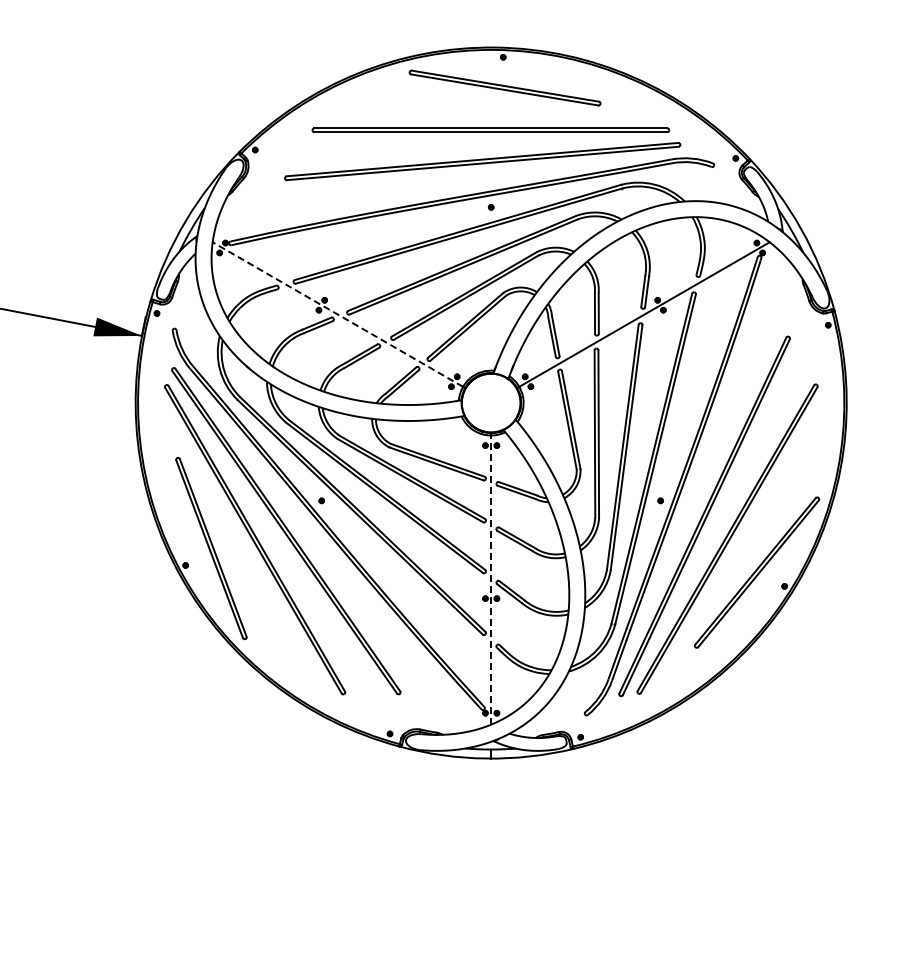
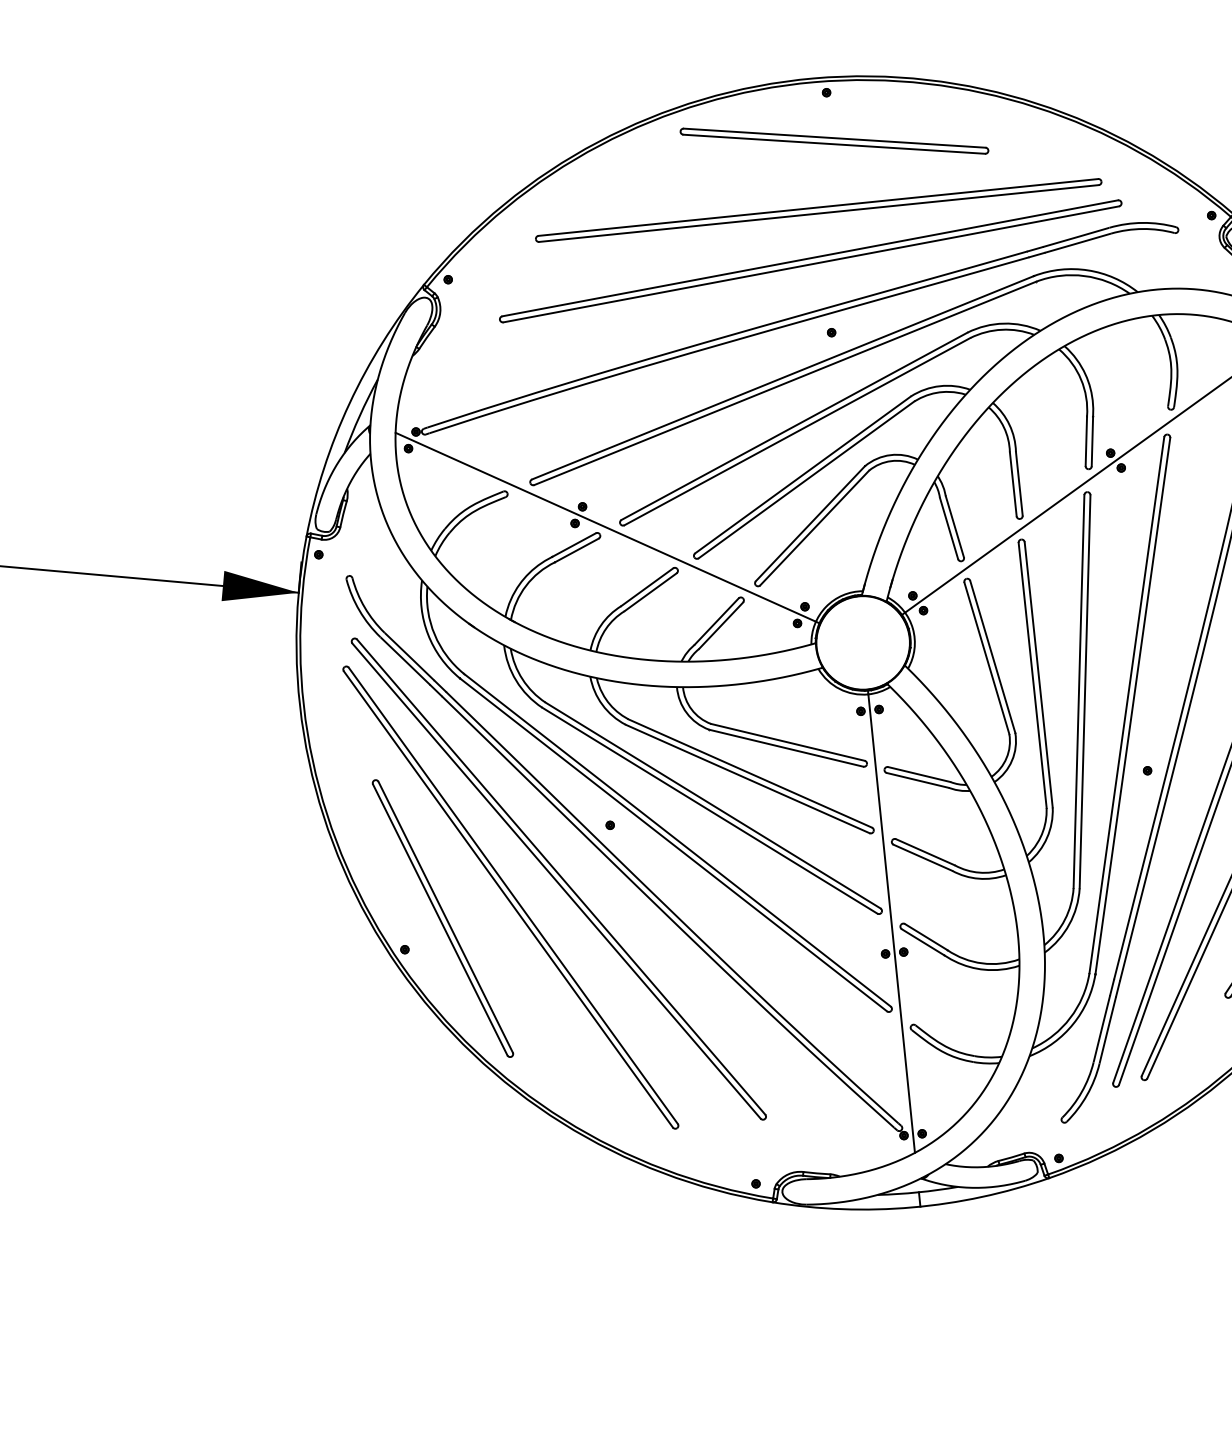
line: (337, 314) -> (605, 527), dashed -> solid
line: (491, 580) -> (892, 924), dashed -> solid

